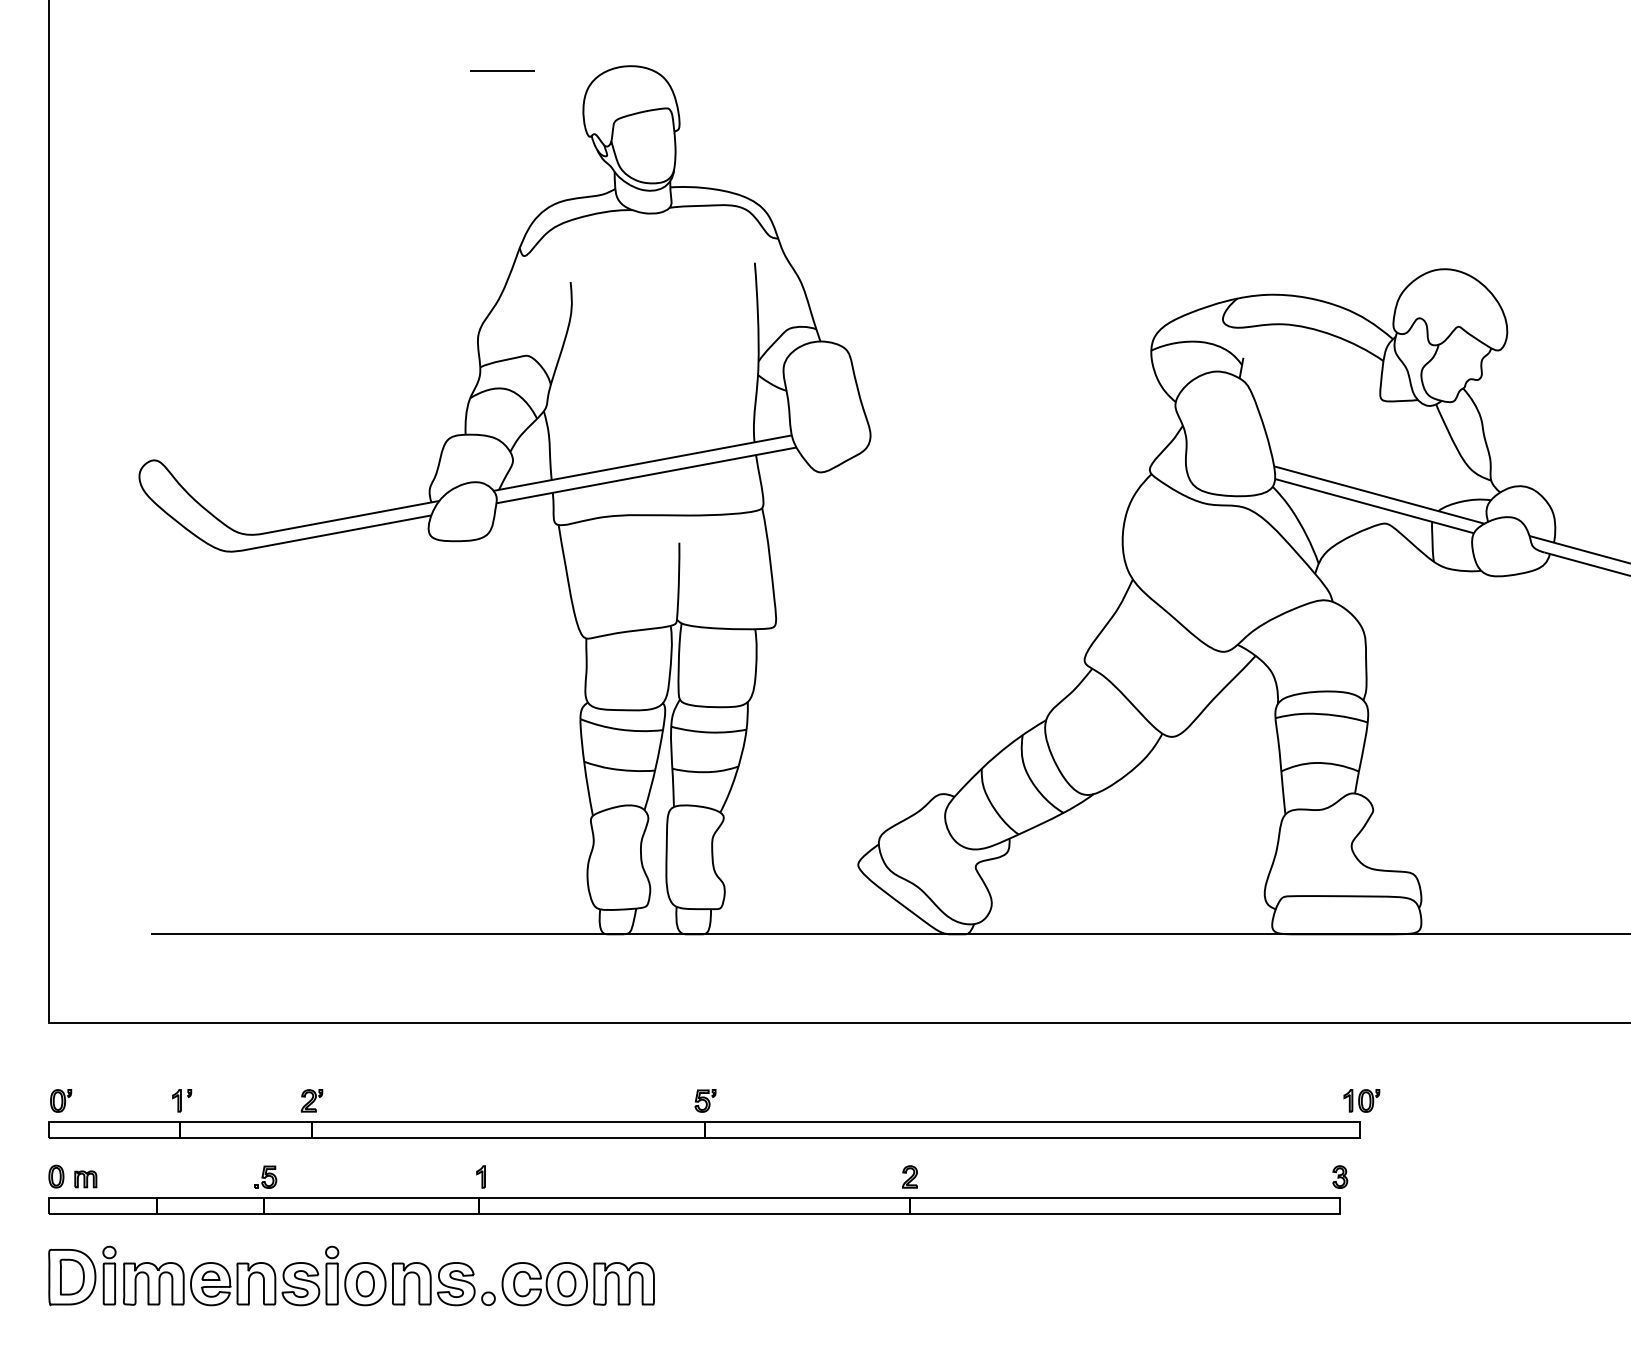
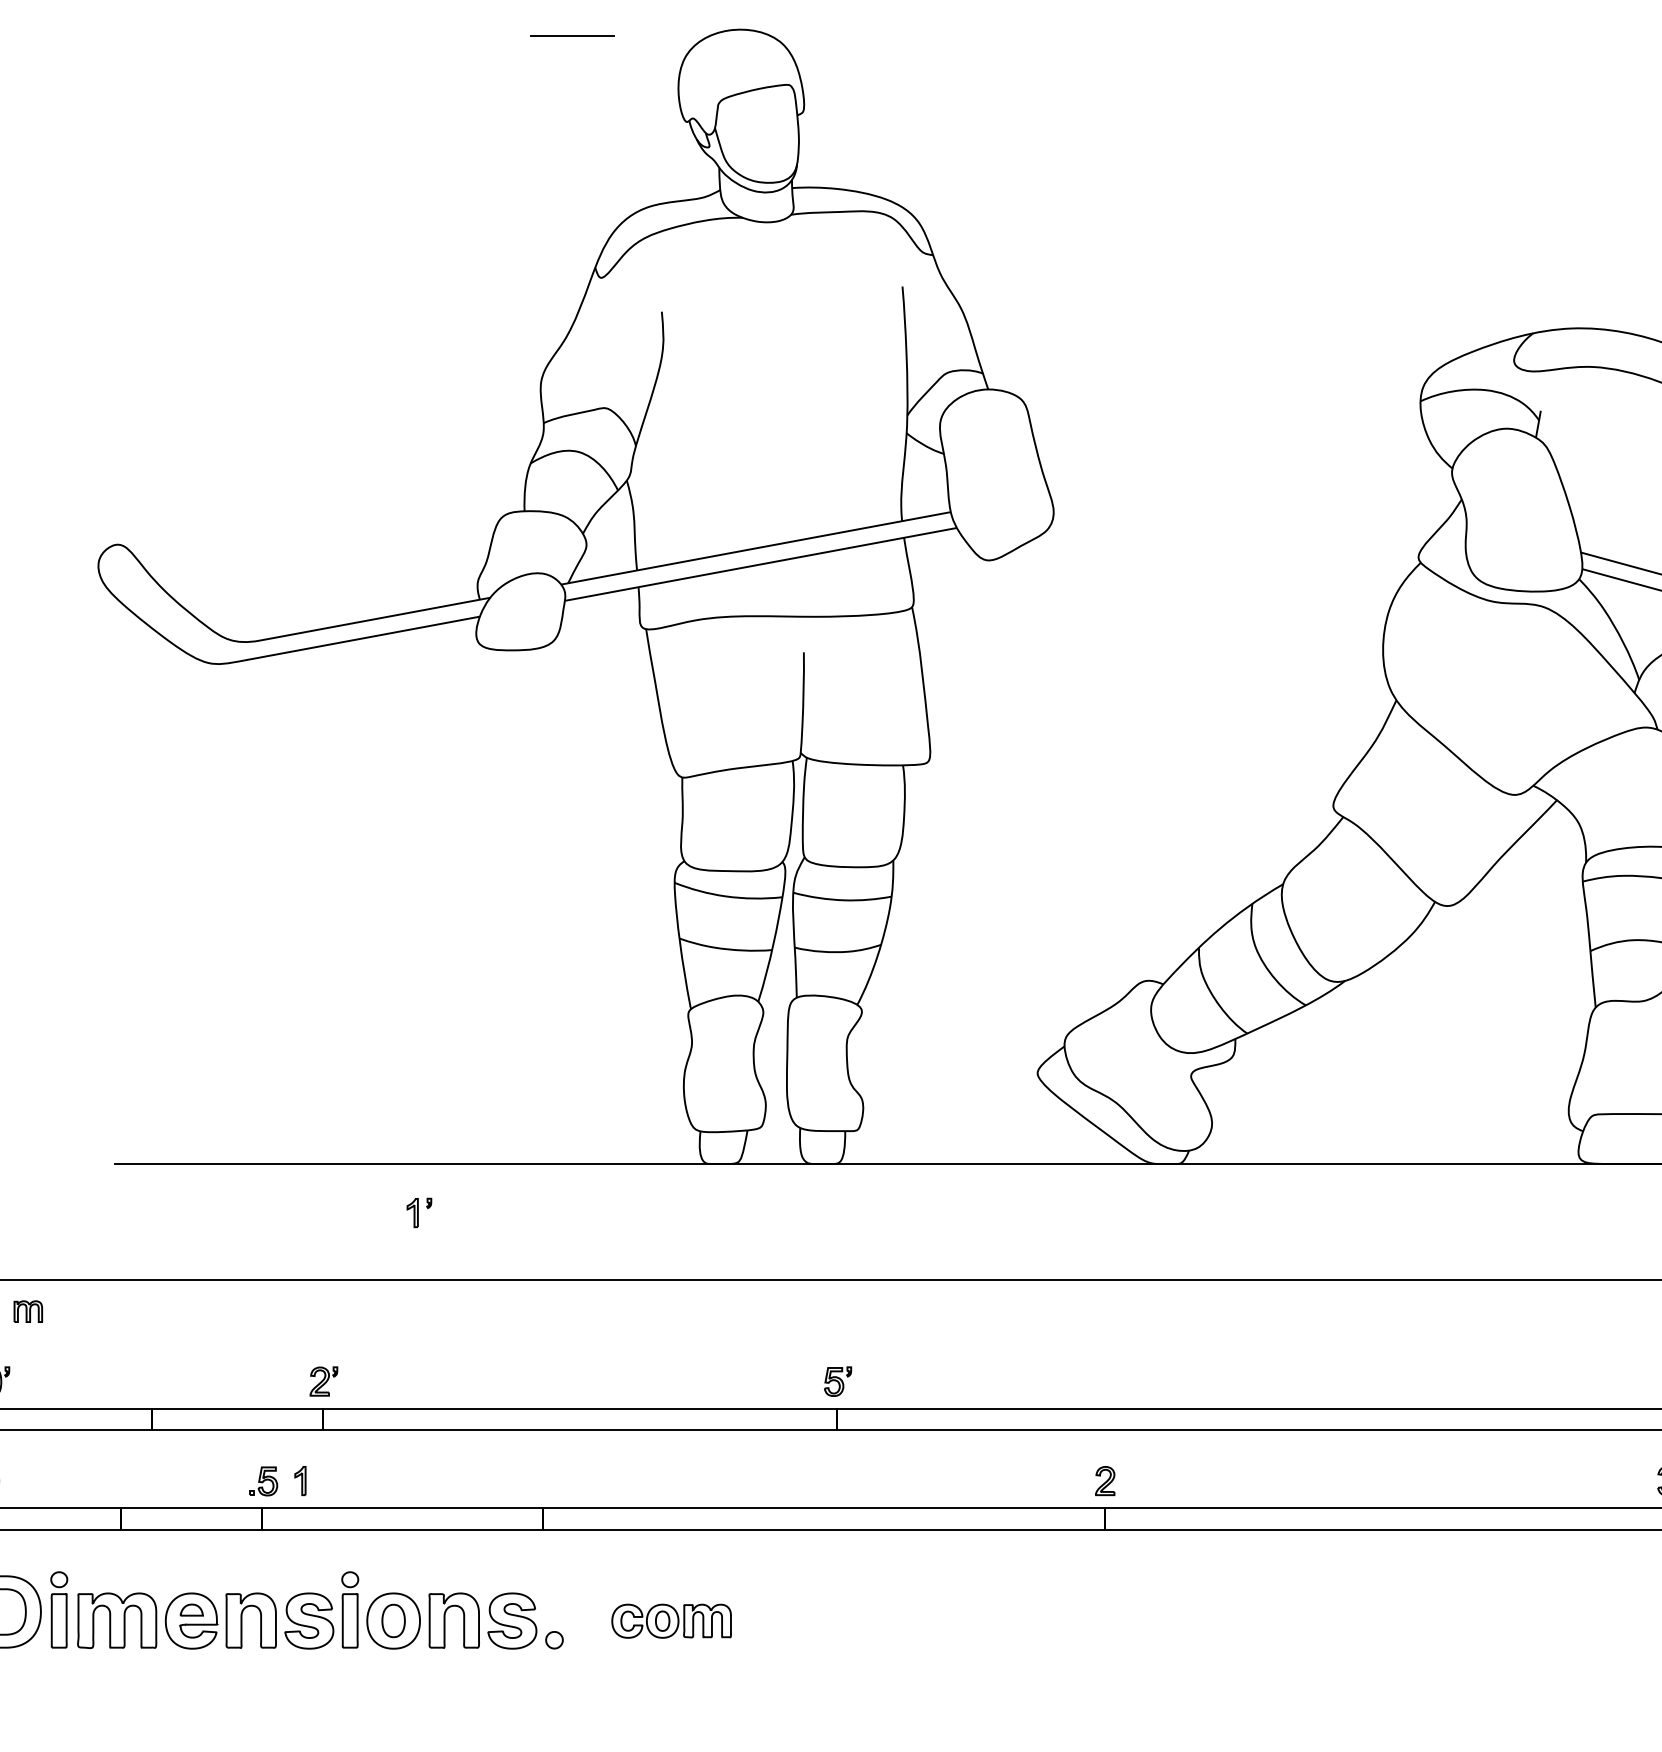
part: (182, 1100) -> (419, 1212), moved
part: (480, 1176) -> (299, 1480), moved
part: (85, 1179) -> (27, 1311), moved
part: (577, 1284) -> (670, 1621), size x0.6

